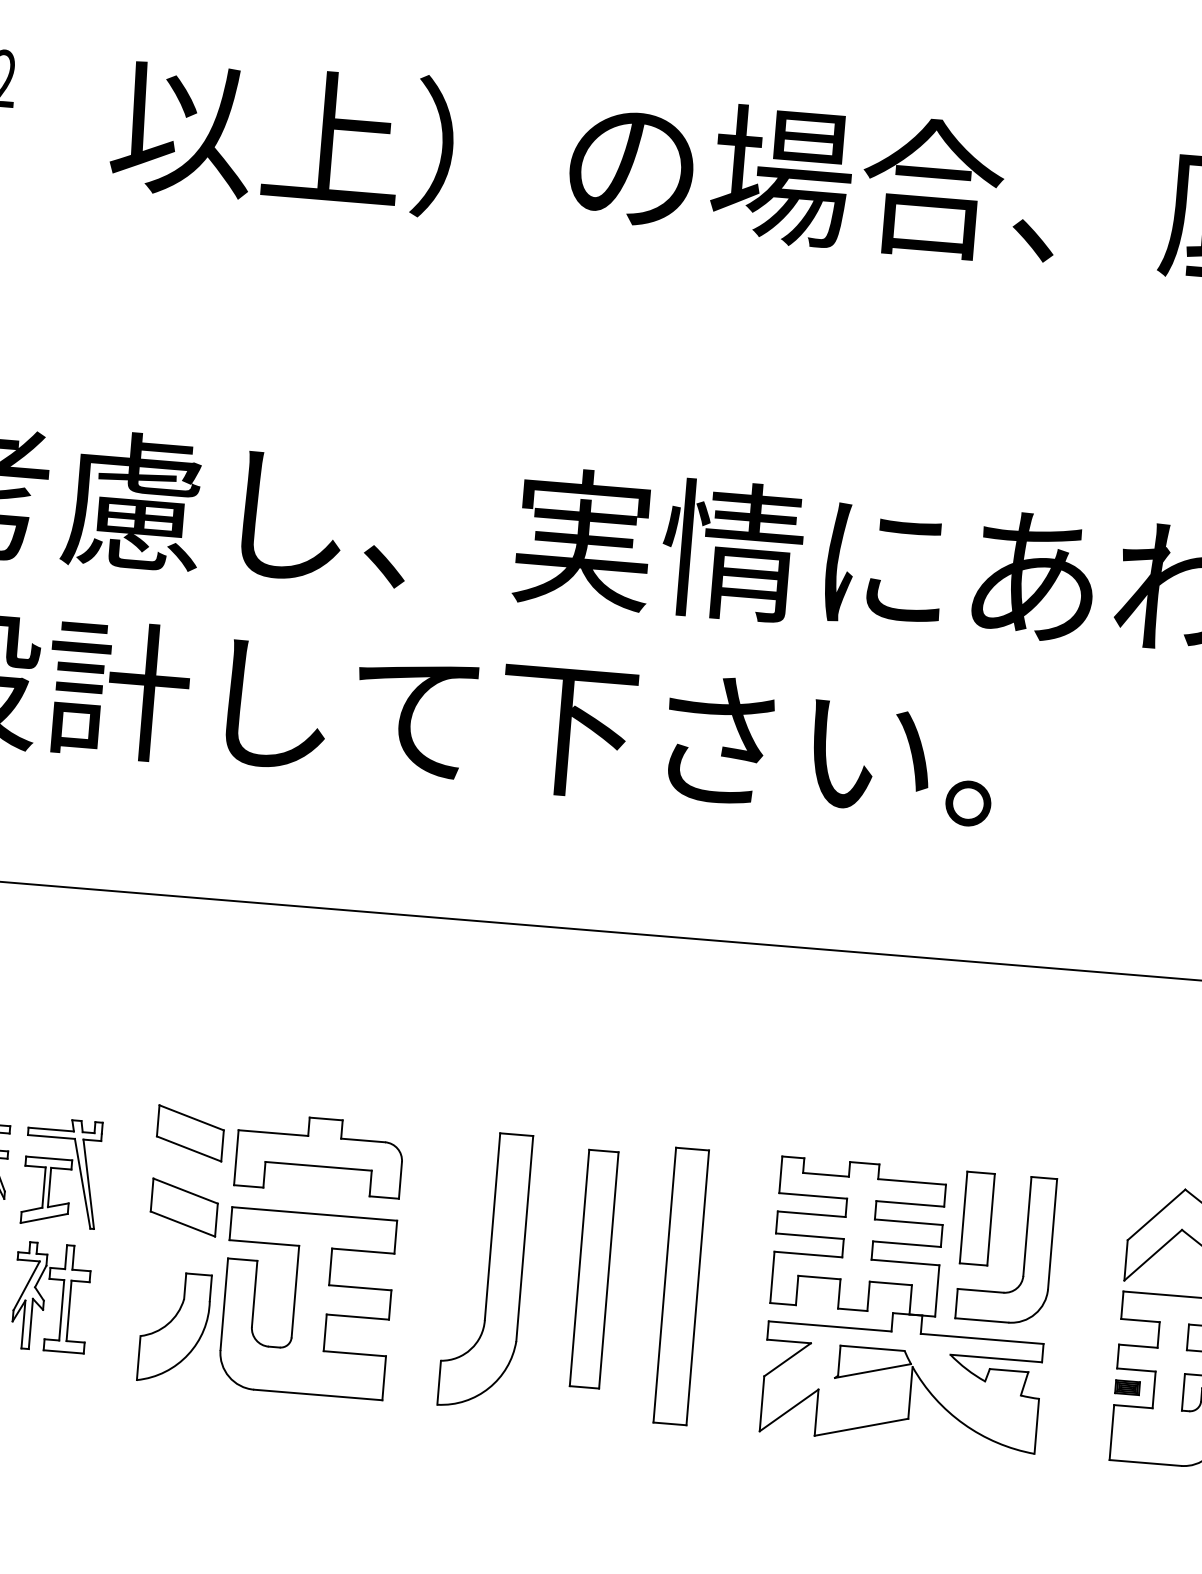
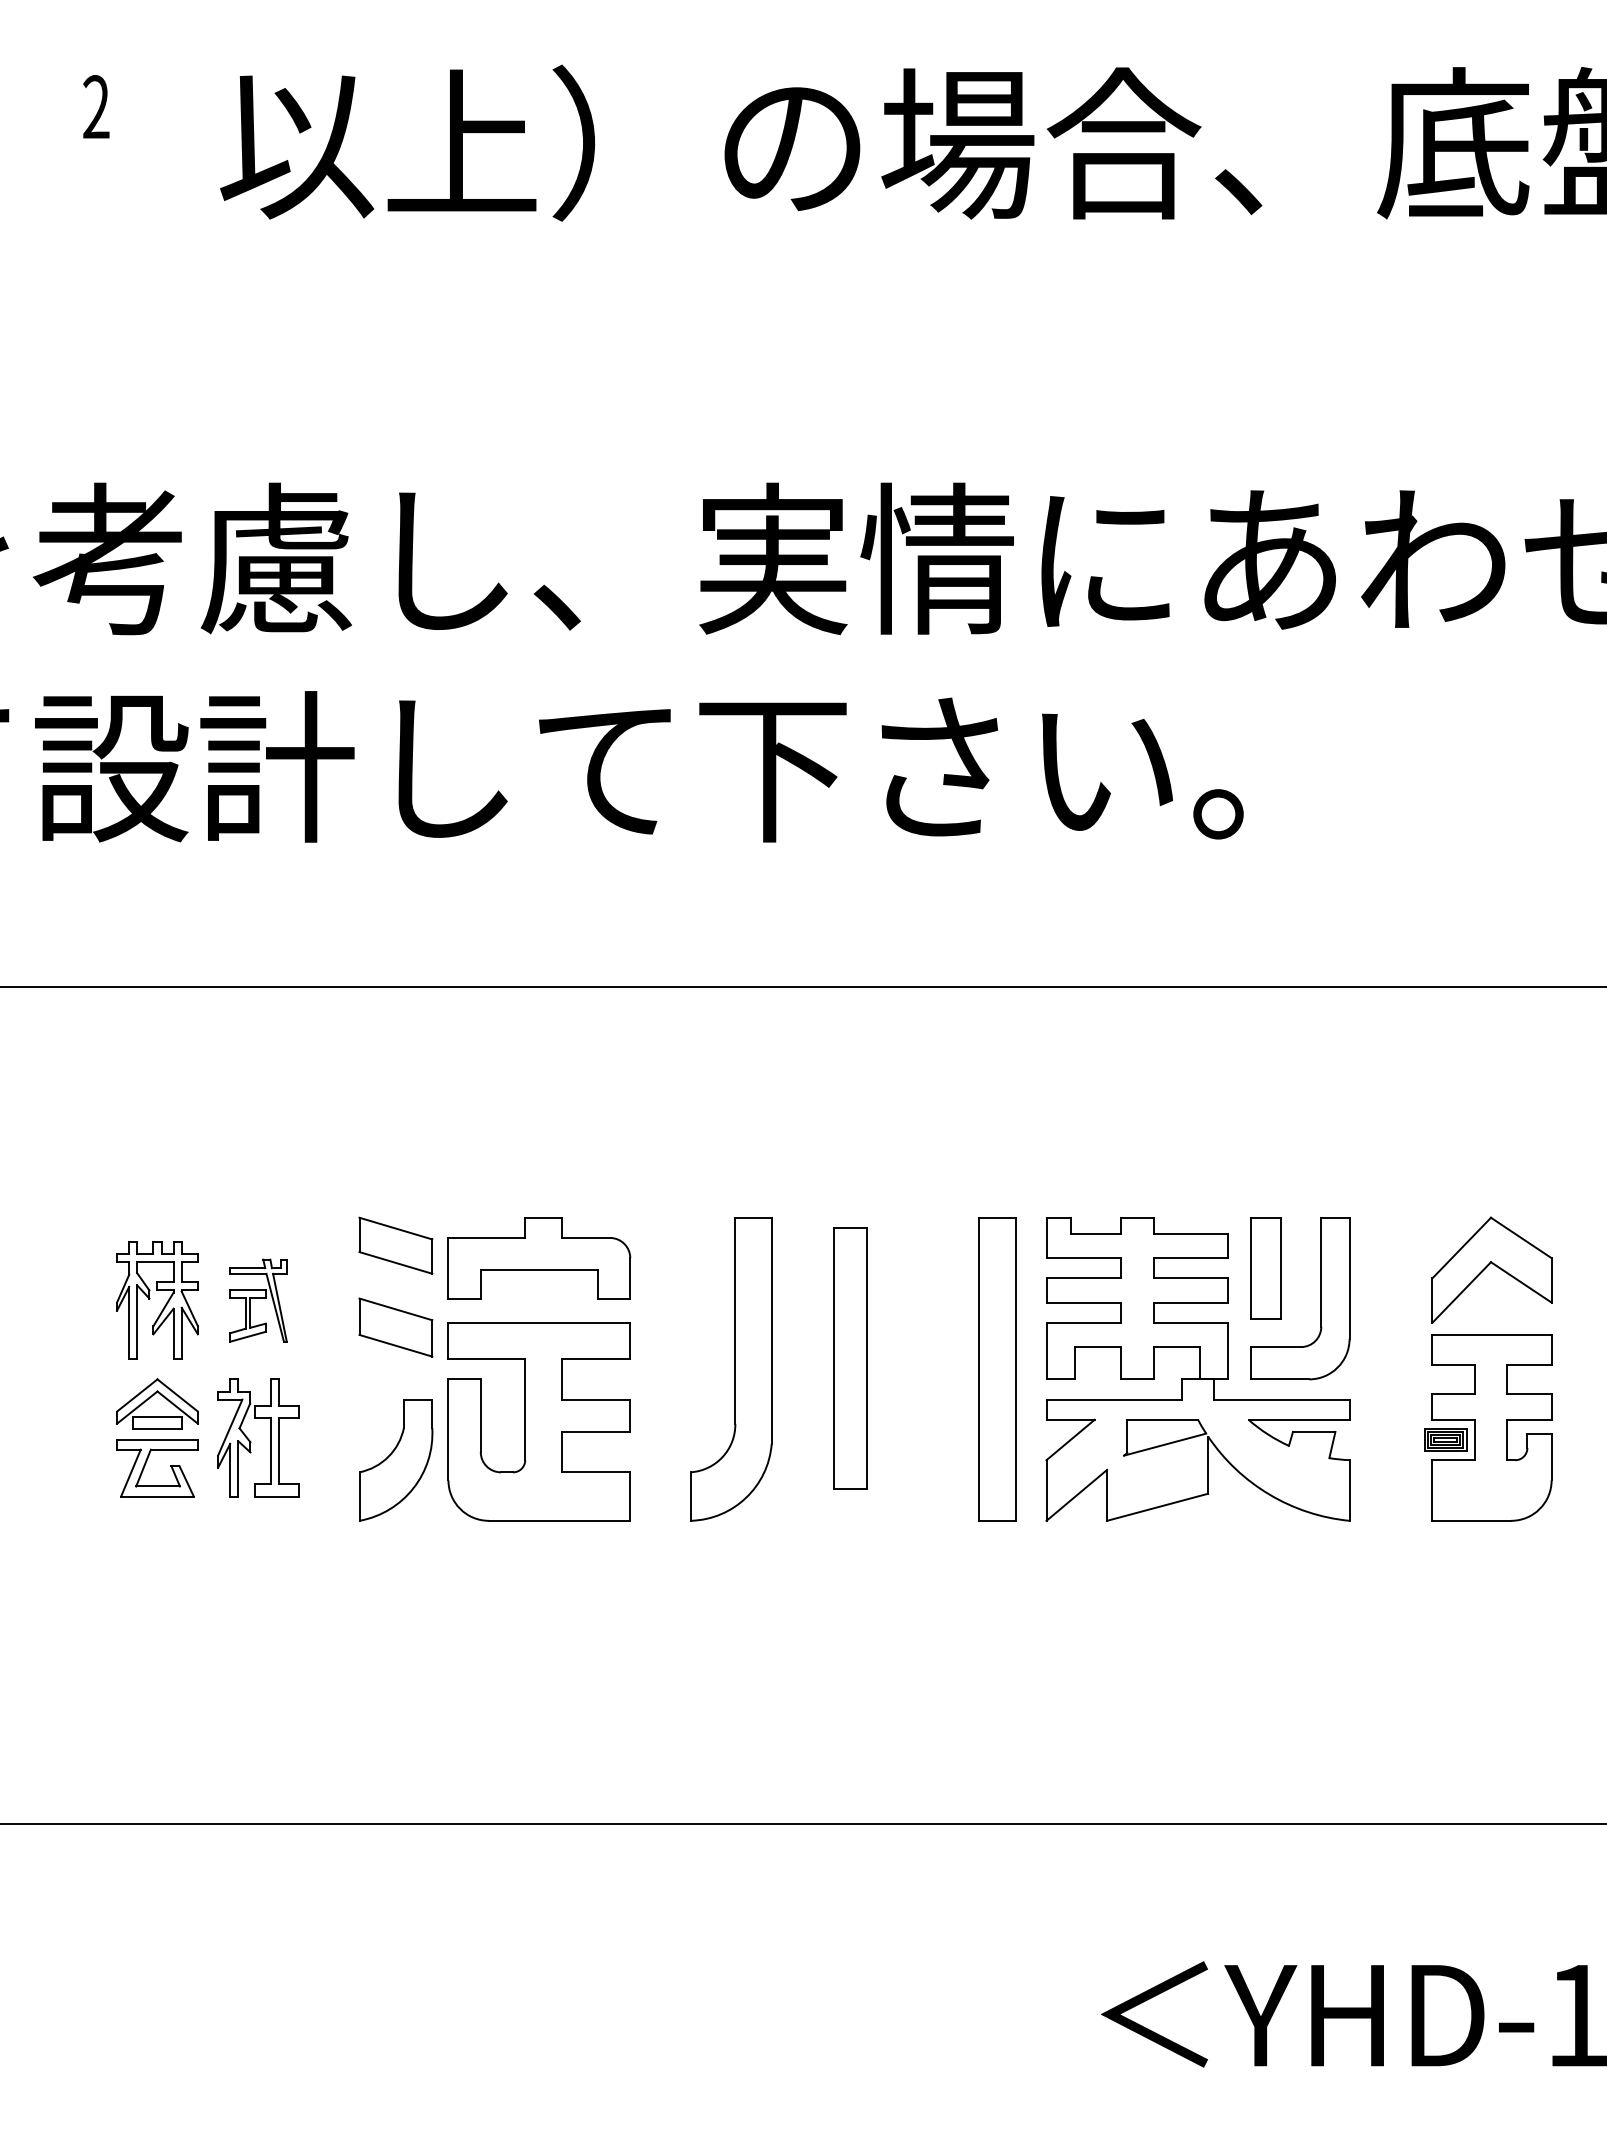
part: (61, 1172) -> (258, 1300), size x0.7
part: (681, 1286) -> (997, 1369), moved
part: (1127, 1387) -> (1445, 1439), size x1.6

